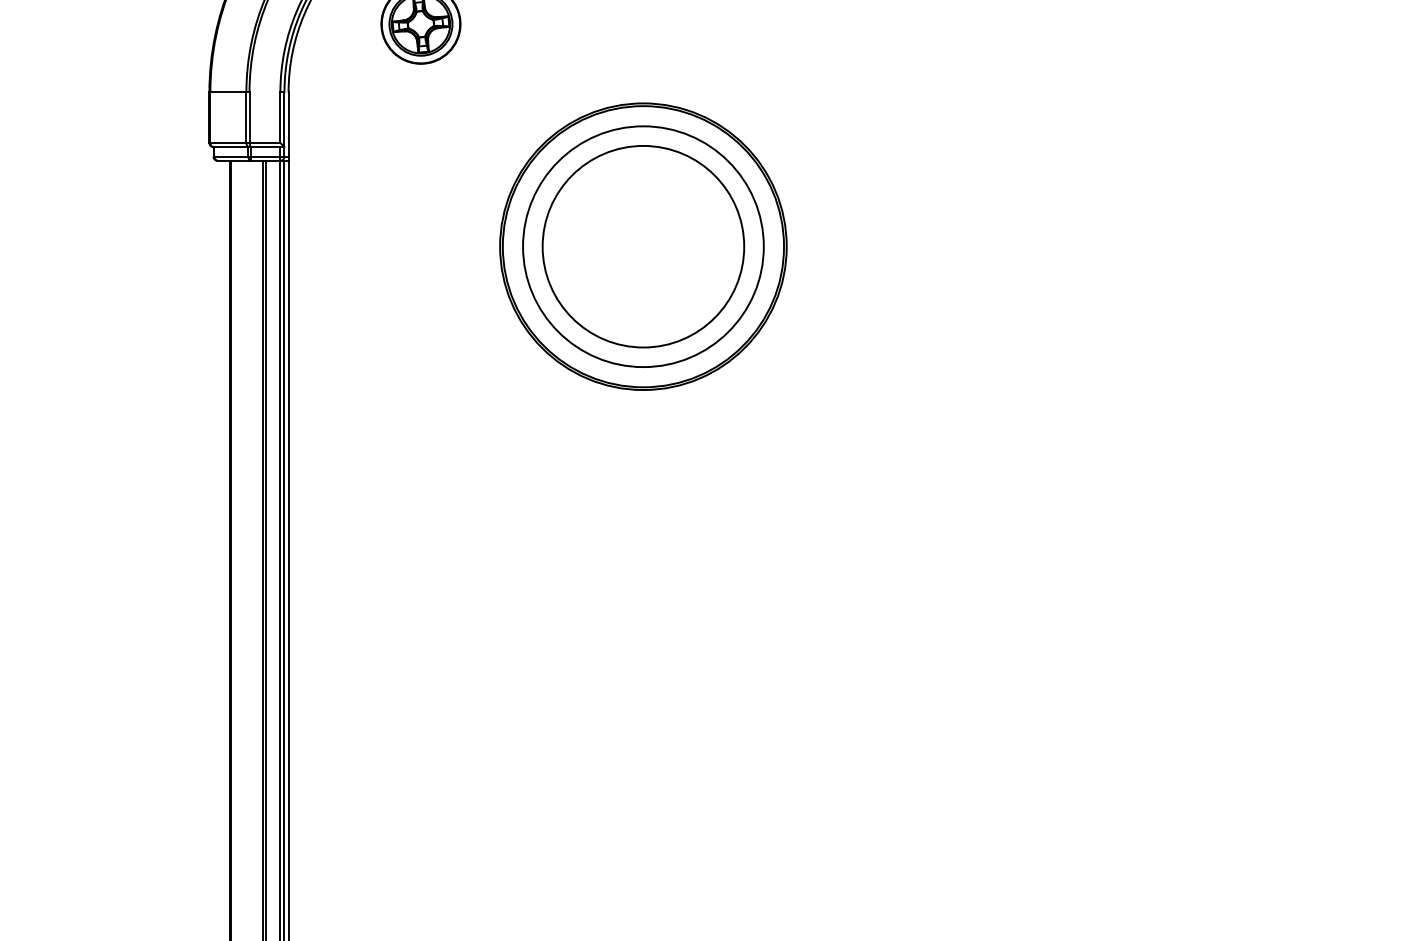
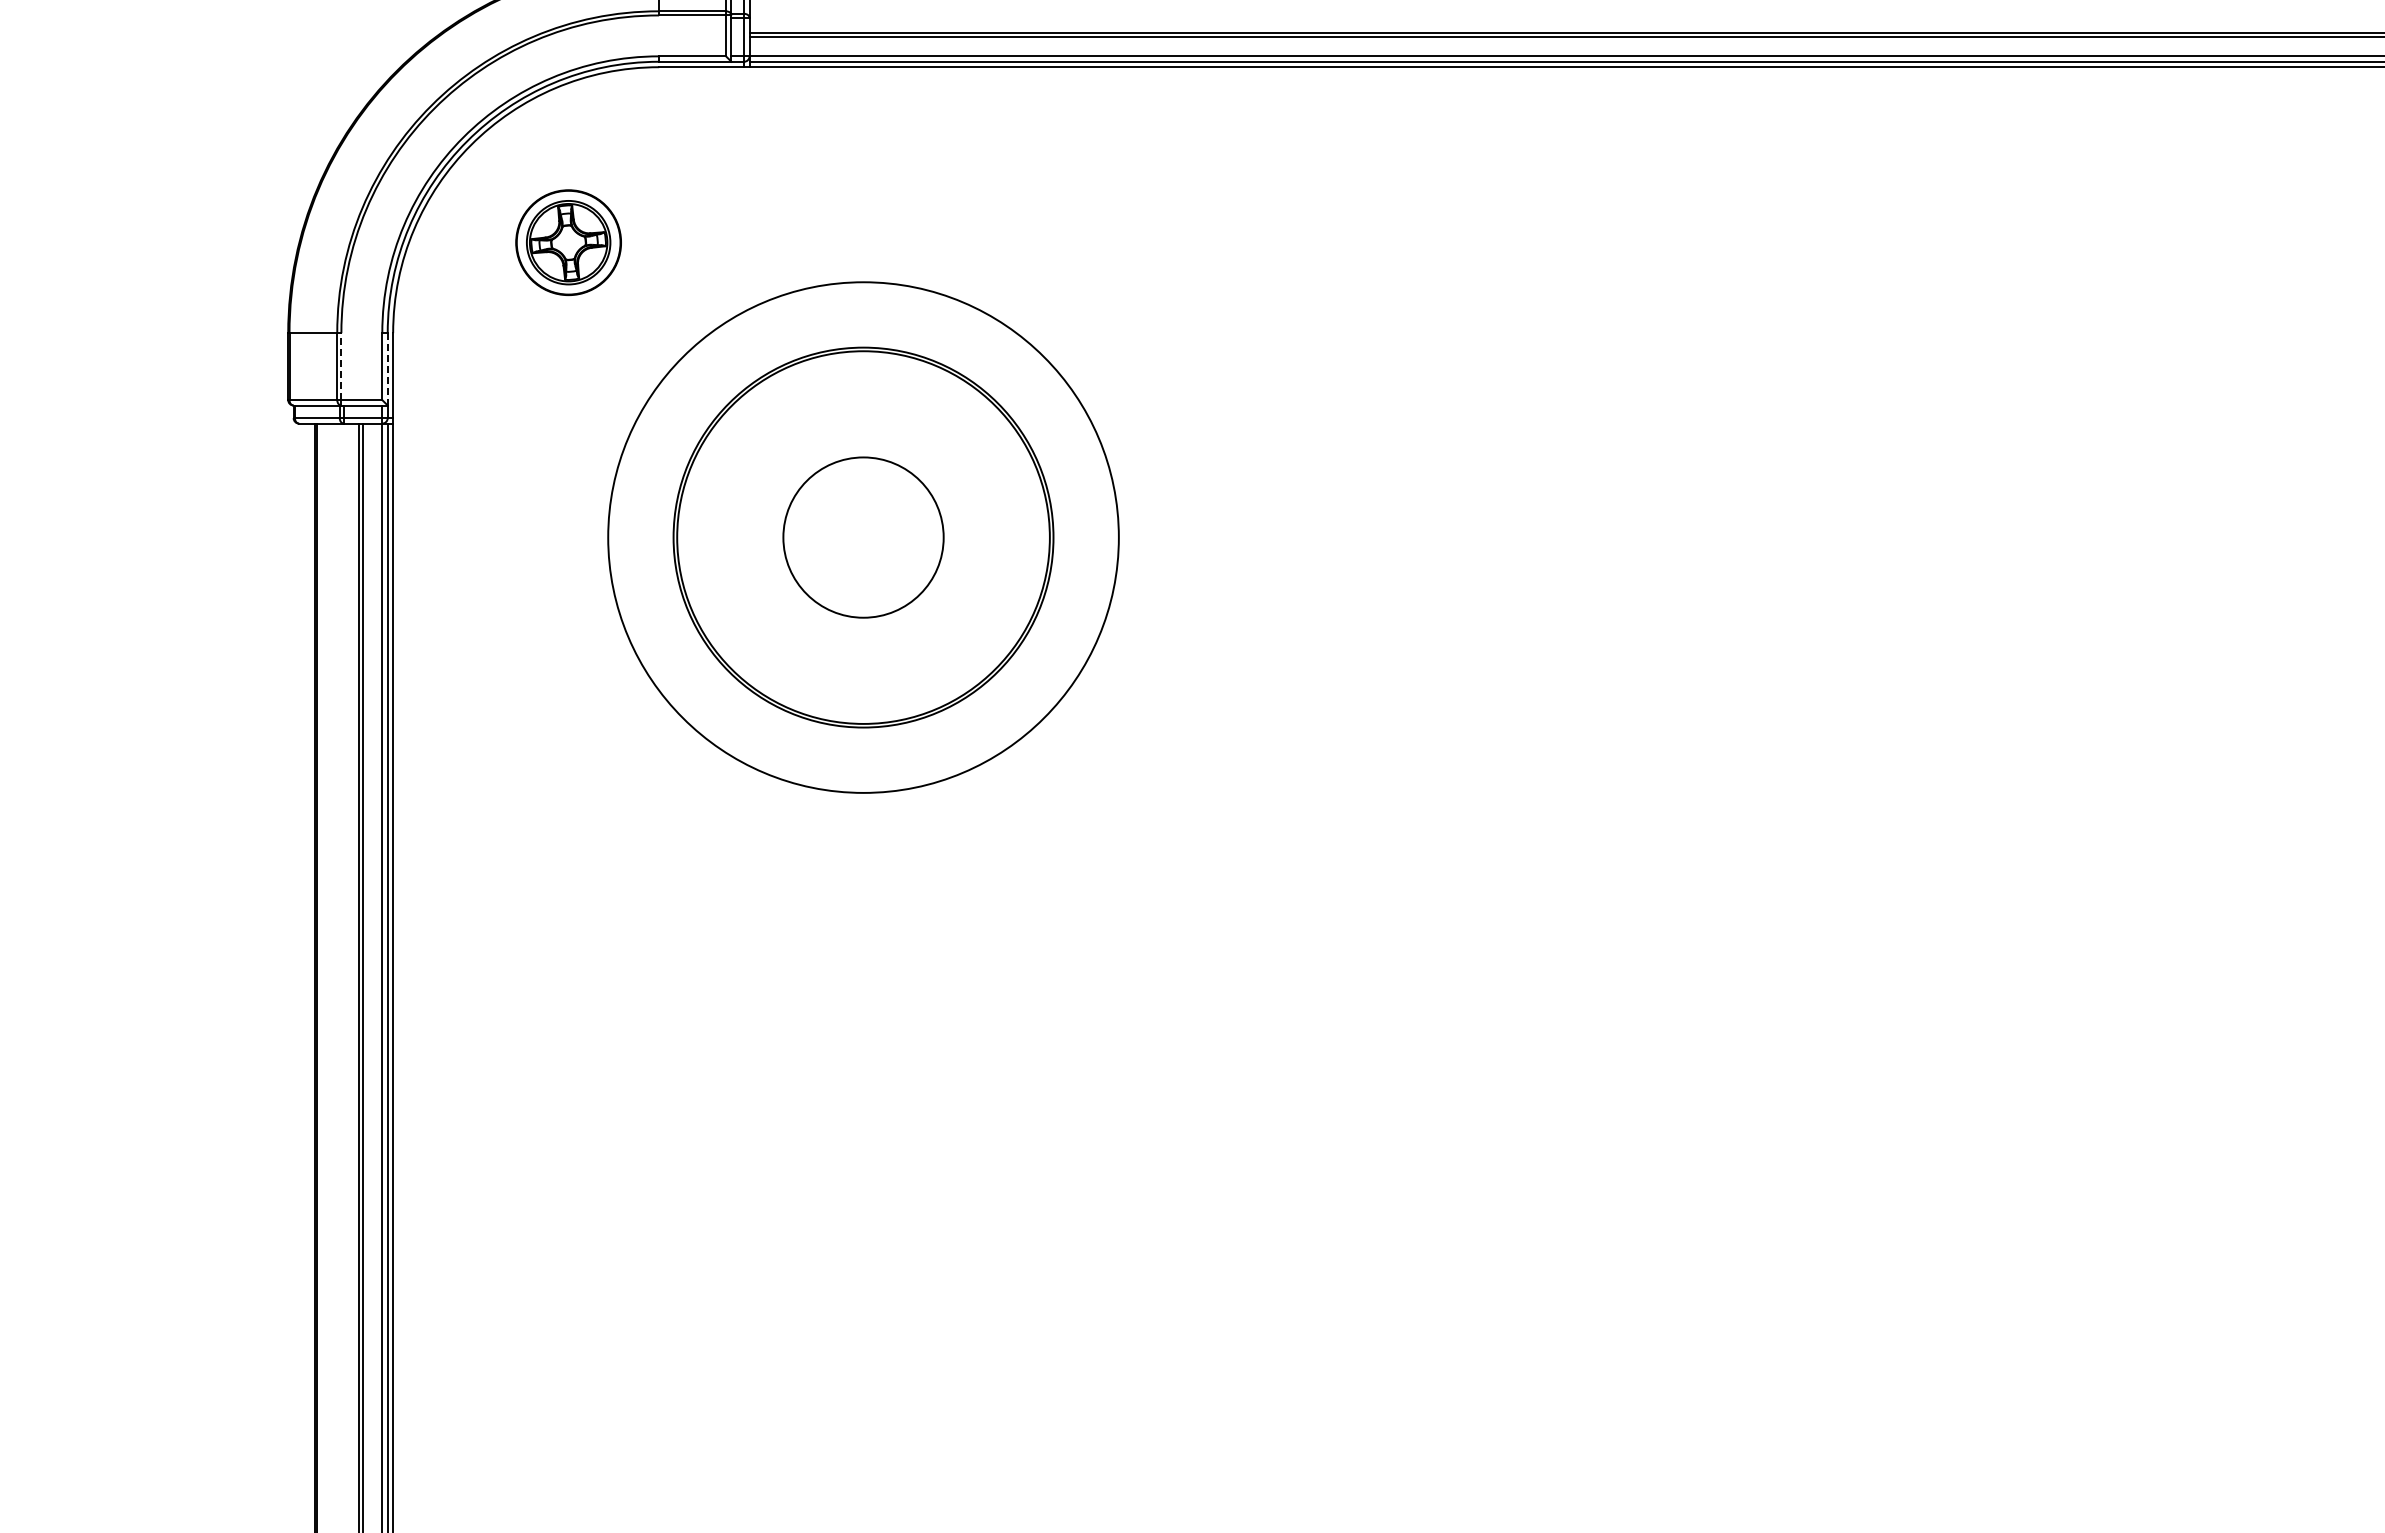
line: (249, 117) -> (341, 366), solid -> dashed
line: (284, 119) -> (387, 368), solid -> dashed
circle: (643, 246) -> (863, 537), size x0.6
circle: (643, 246) -> (863, 537), size x1.6

